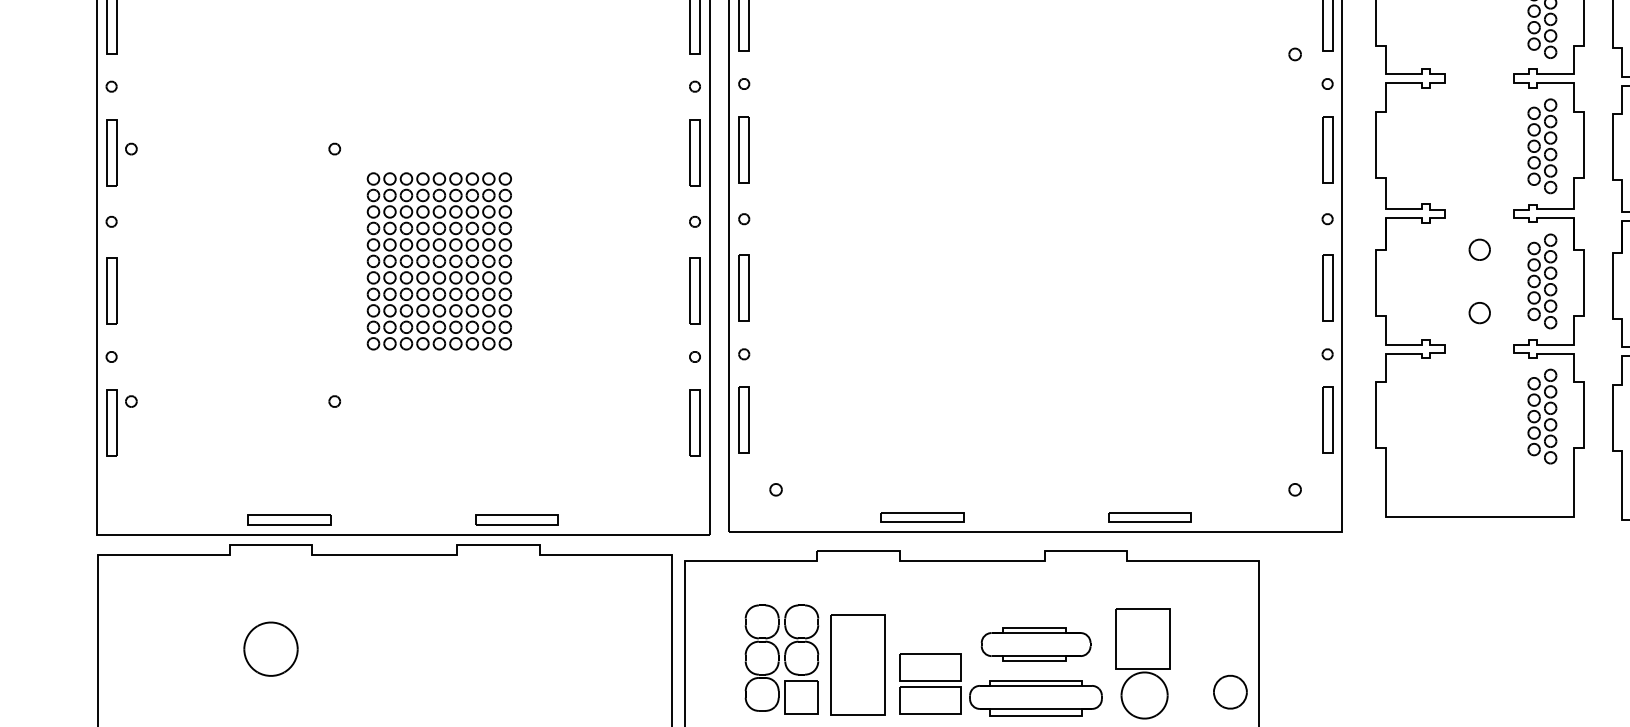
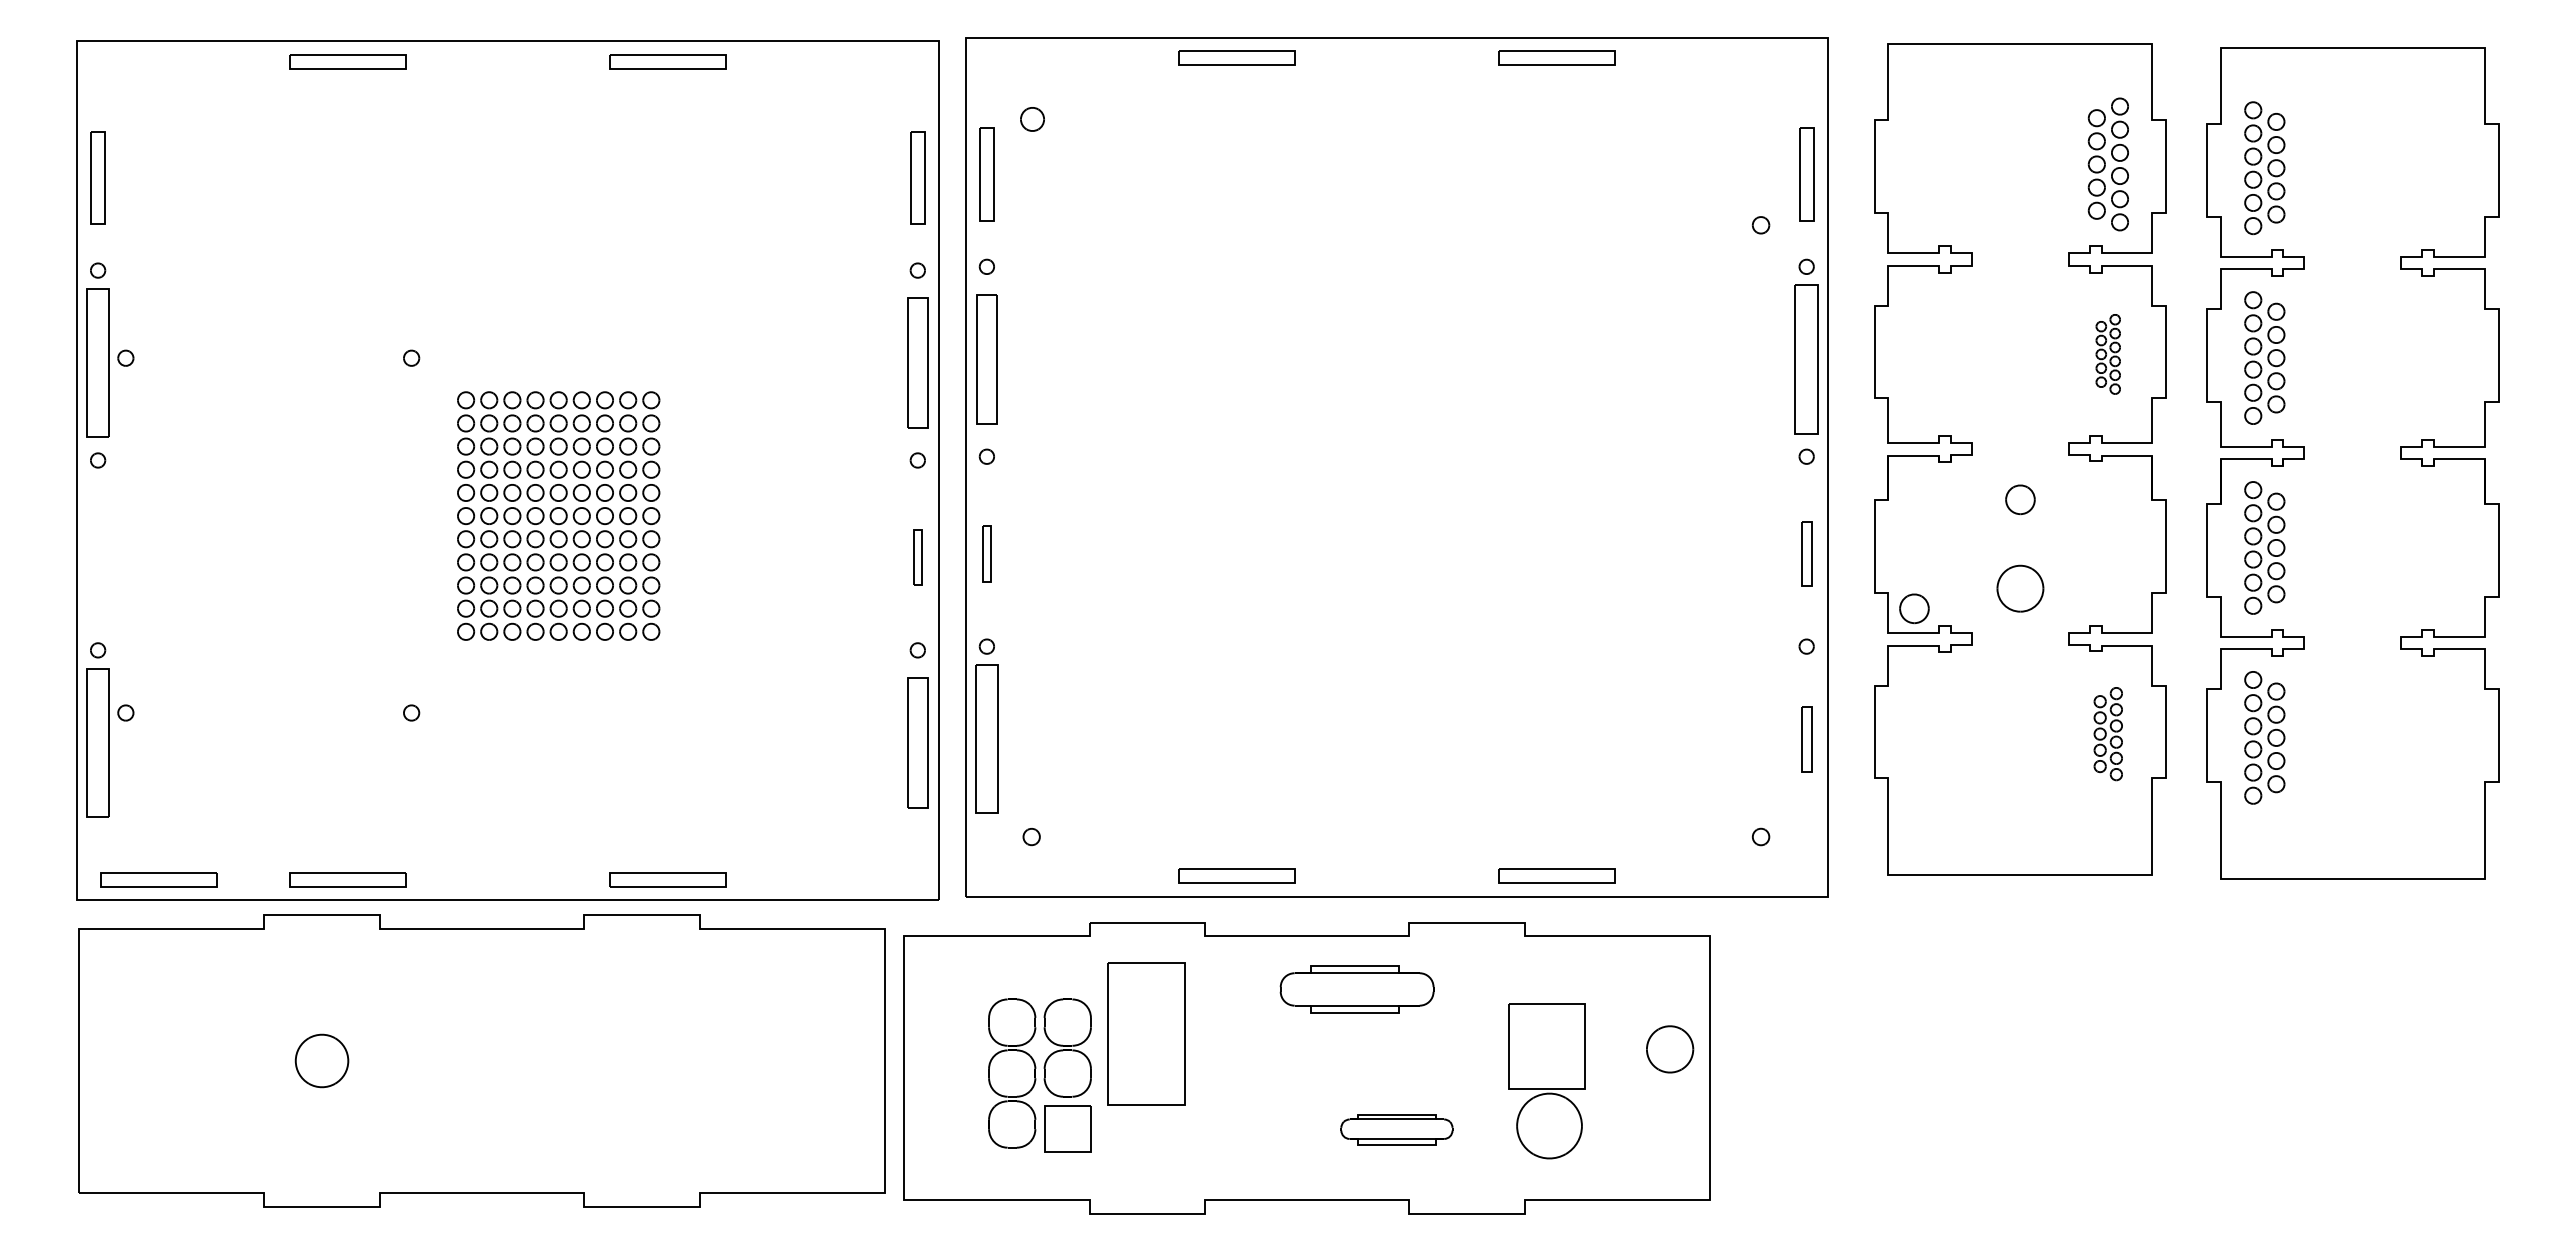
part: (1541, 146) -> (2107, 354), size x0.6
part: (743, 149) -> (986, 359), size x1.4
part: (1327, 149) -> (1806, 359), size x1.6
part: (111, 152) -> (97, 363), size x1.6
part: (694, 152) -> (917, 363), size x1.4
part: (1541, 281) -> (2107, 544), removed
part: (743, 288) -> (986, 553), size x0.6
part: (1327, 288) -> (1806, 553), size x0.7
part: (111, 290) -> (97, 557), removed
part: (694, 290) -> (917, 557), size x0.6
part: (1479, 312) -> (2020, 588), size x1.6
part: (1404, 327) -> (1914, 608), added
part: (1541, 416) -> (2107, 733), size x0.7
part: (743, 420) -> (986, 739), size x1.6
part: (1327, 420) -> (1806, 739), size x0.7
part: (111, 422) -> (97, 742), size x1.6
part: (694, 422) -> (917, 742), size x1.4
part: (154, 520) -> (158, 879), added
part: (1035, 644) -> (1356, 989), moved
part: (270, 648) -> (321, 1060), size x0.7
part: (857, 664) -> (1146, 1033), moved
part: (930, 683) -> (1248, 1109), removed
part: (1230, 692) -> (1670, 1049), moved
part: (1035, 697) -> (1396, 1129), size x0.6

